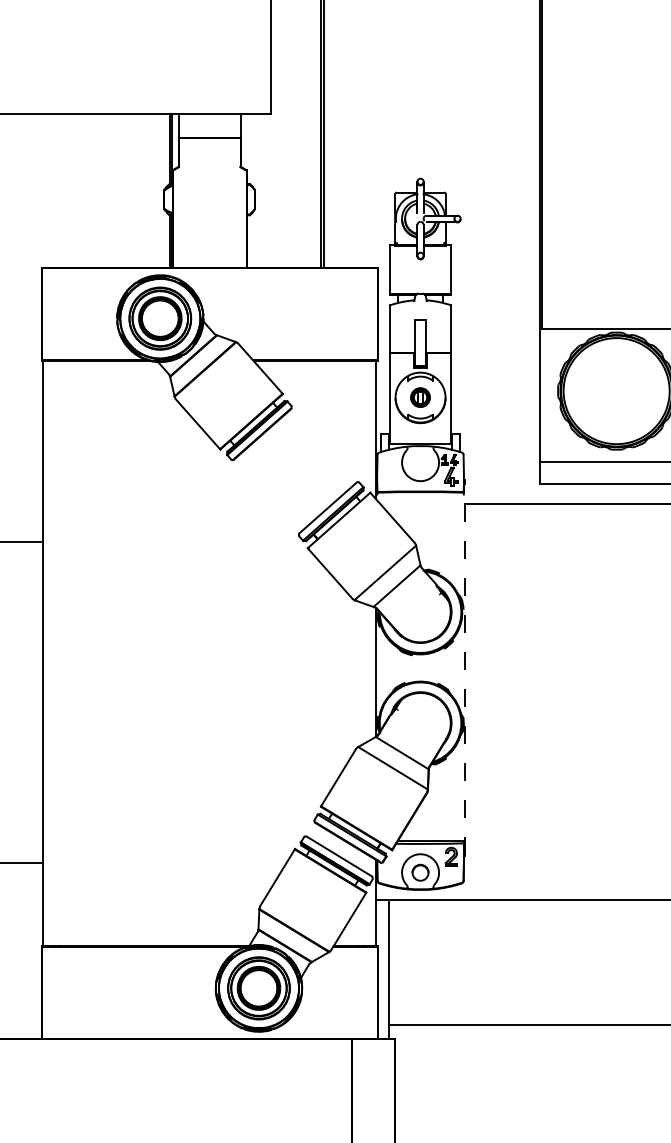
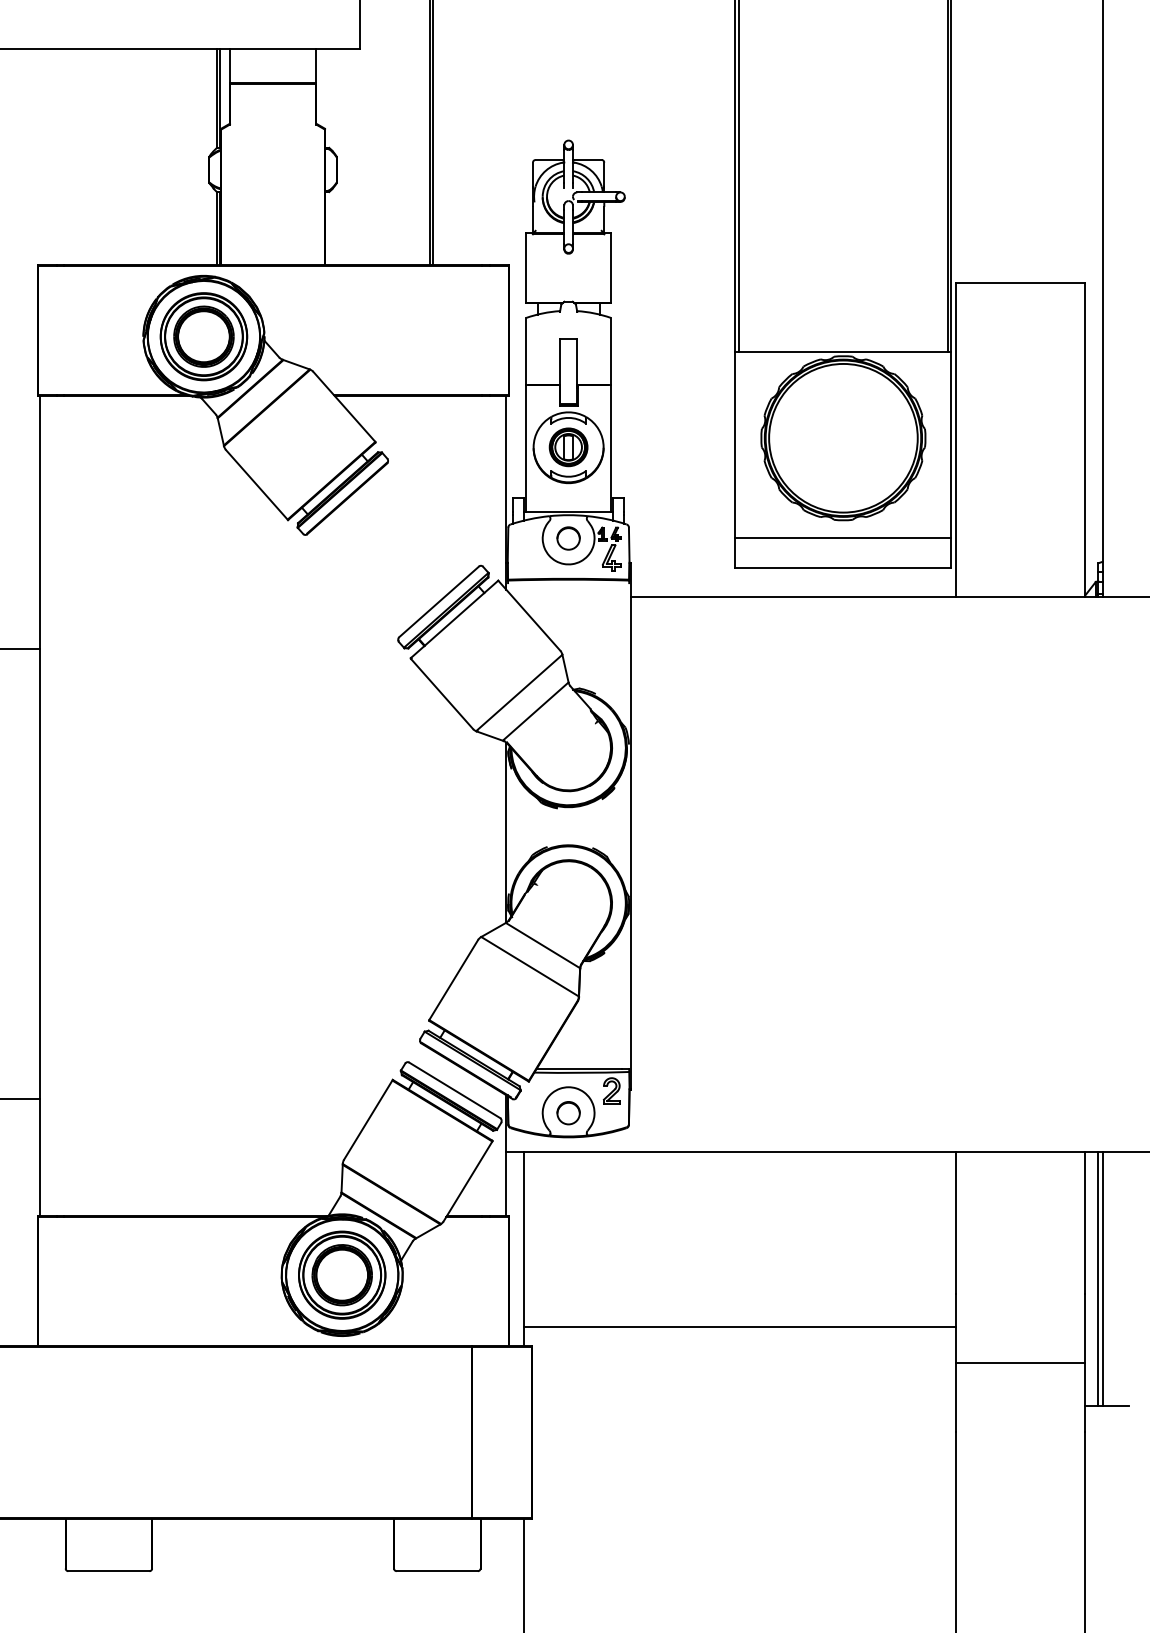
part: (420, 397) -> (568, 447), size x1.43
circle: (420, 462) -> (568, 538), added
line: (464, 667) -> (630, 825), dashed -> solid

